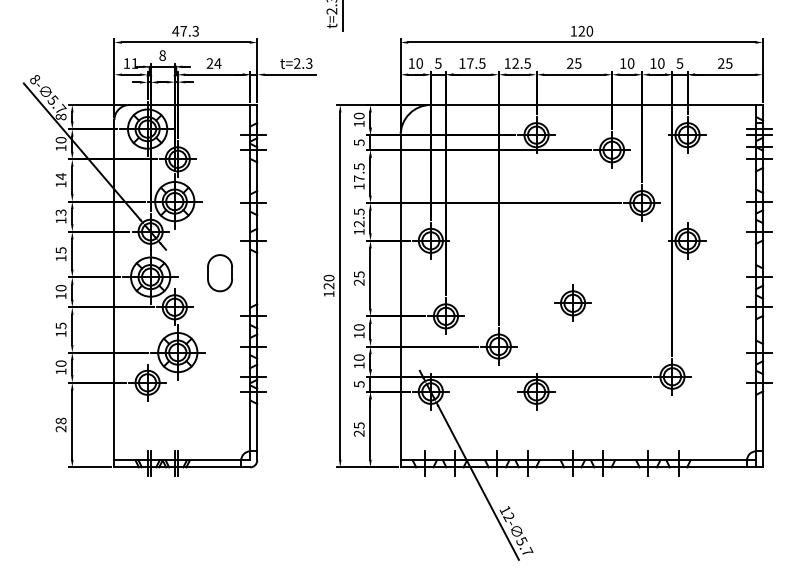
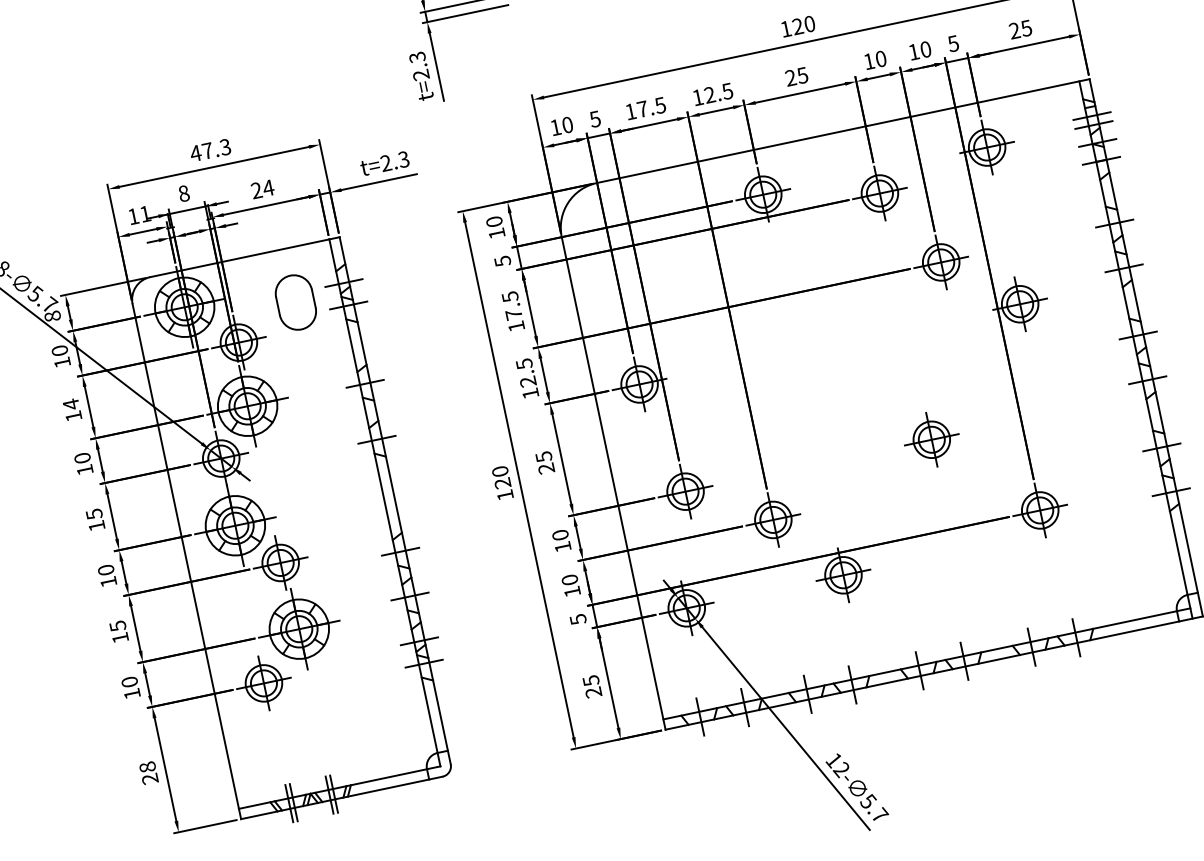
text: (61, 212) -> (83, 457), 13 -> 10
part: (219, 273) -> (295, 303), moved
part: (572, 302) -> (930, 438), moved

